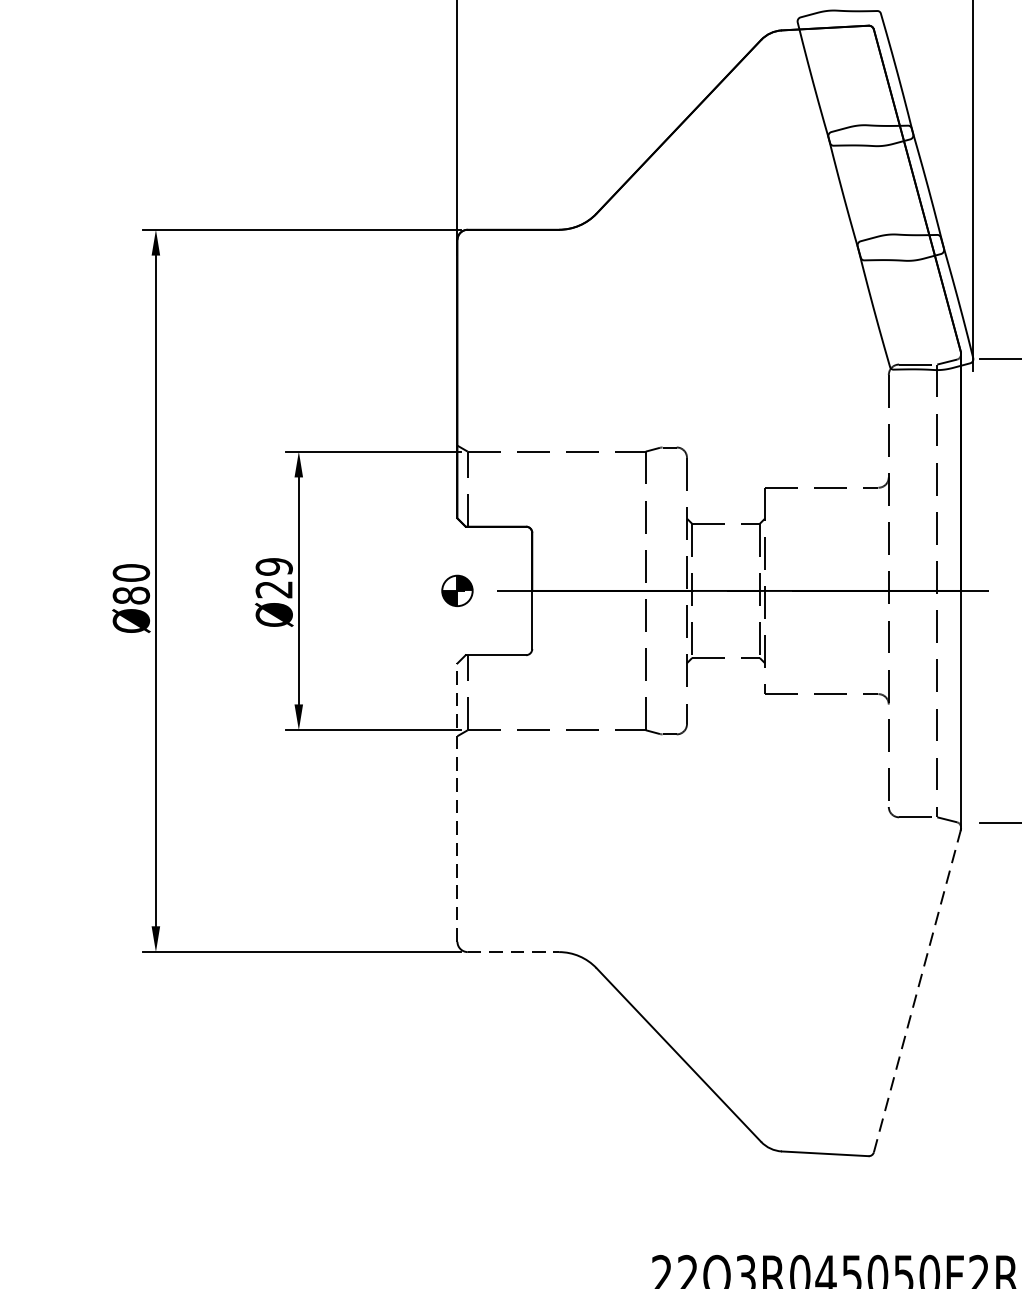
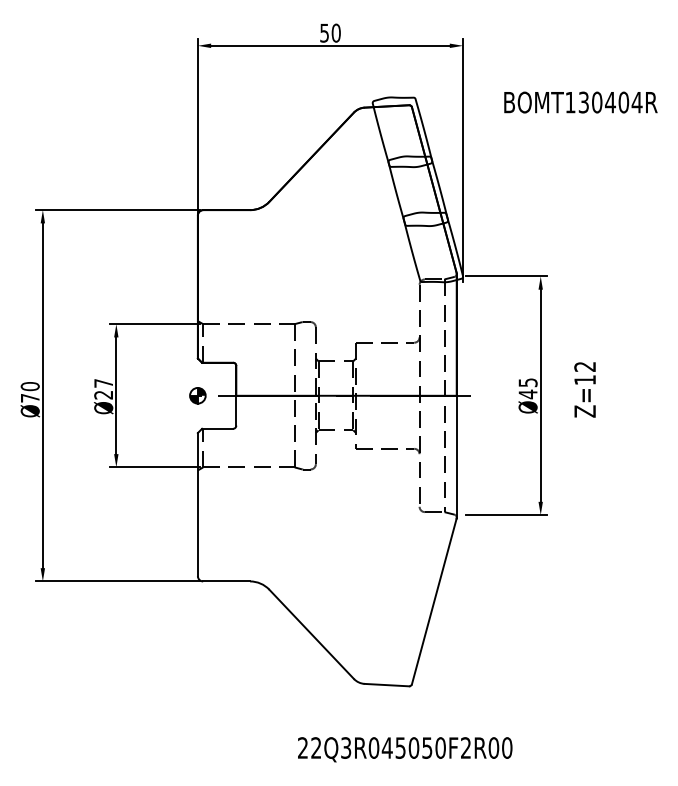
text: (273, 565) -> (103, 382), Ø29 -> Ø27
text: (129, 594) -> (29, 397), Ø80 -> Ø70
line: (456, 802) -> (197, 504), dashed -> solid
line: (515, 952) -> (227, 581), dashed -> solid
line: (917, 991) -> (434, 601), dashed -> solid

